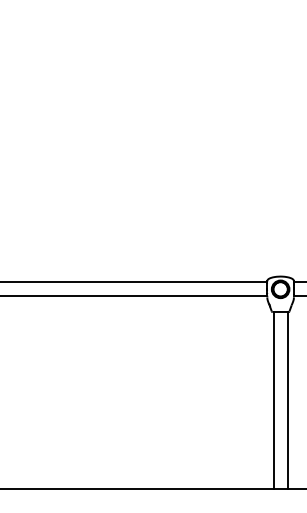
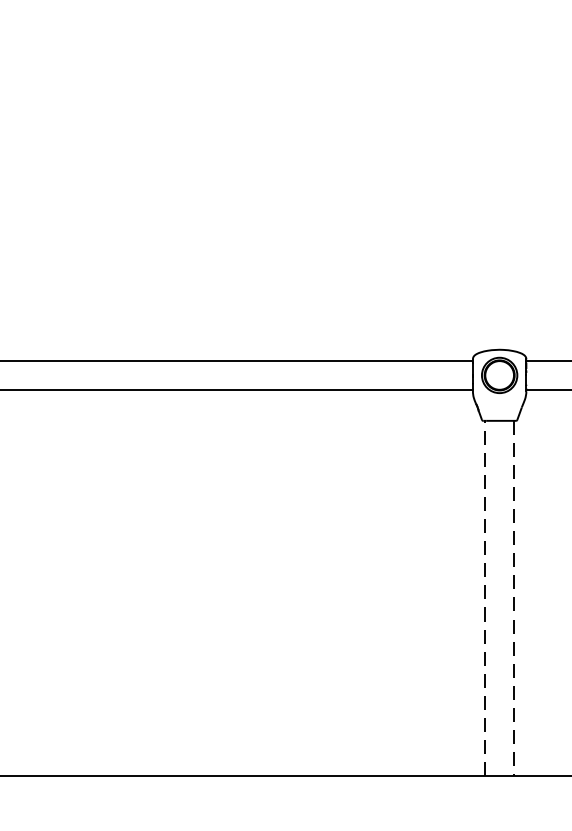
line: (273, 400) -> (485, 598), solid -> dashed
line: (287, 400) -> (513, 598), solid -> dashed

